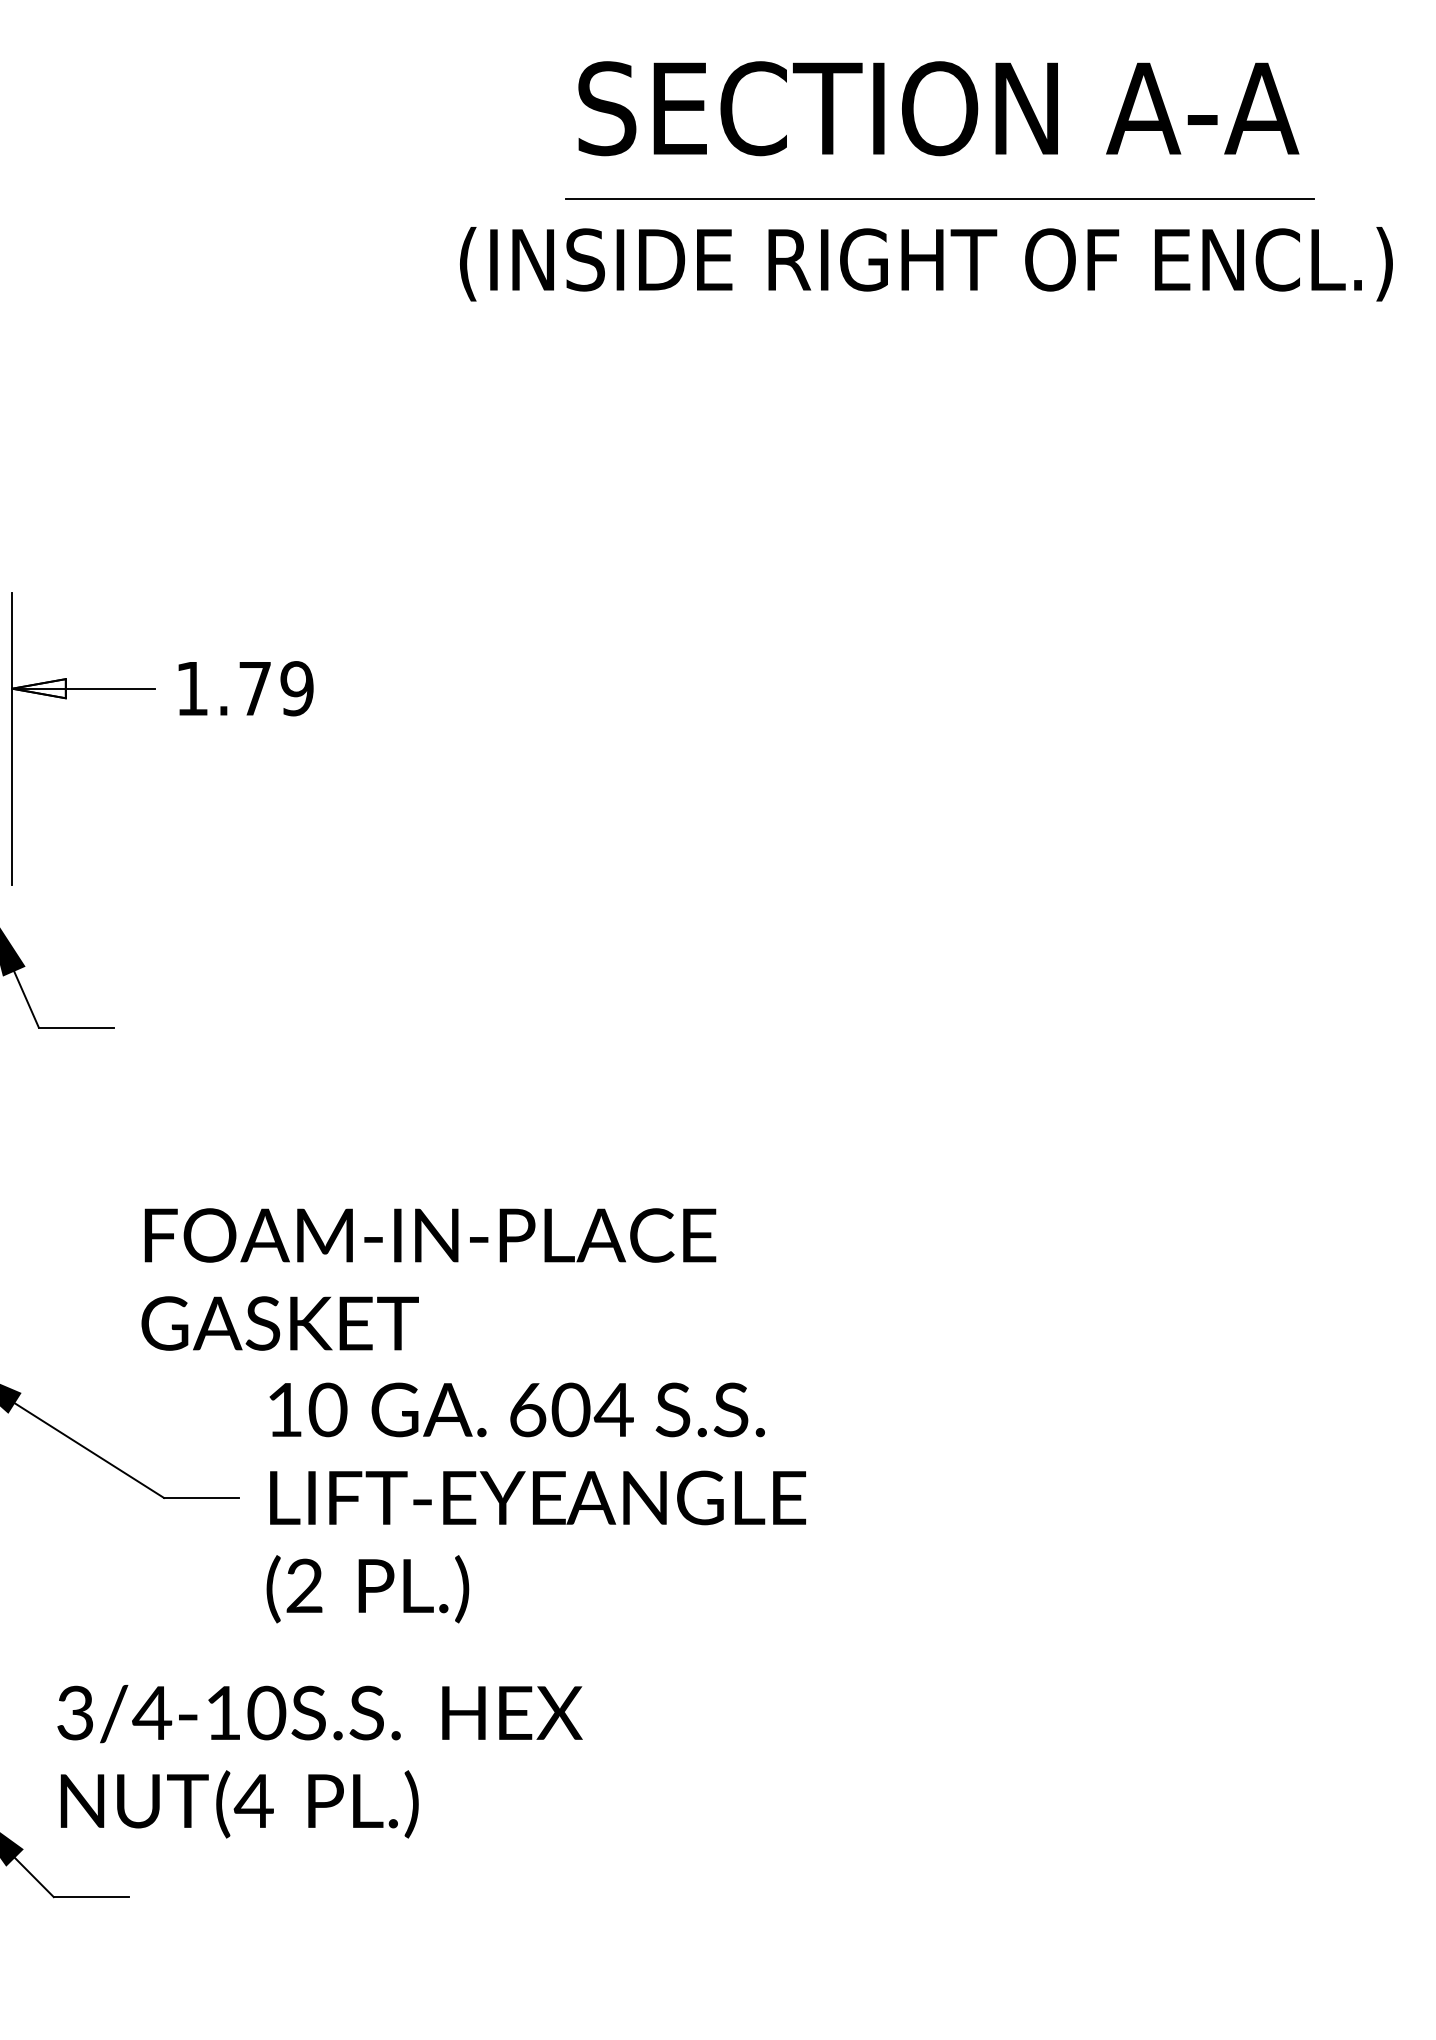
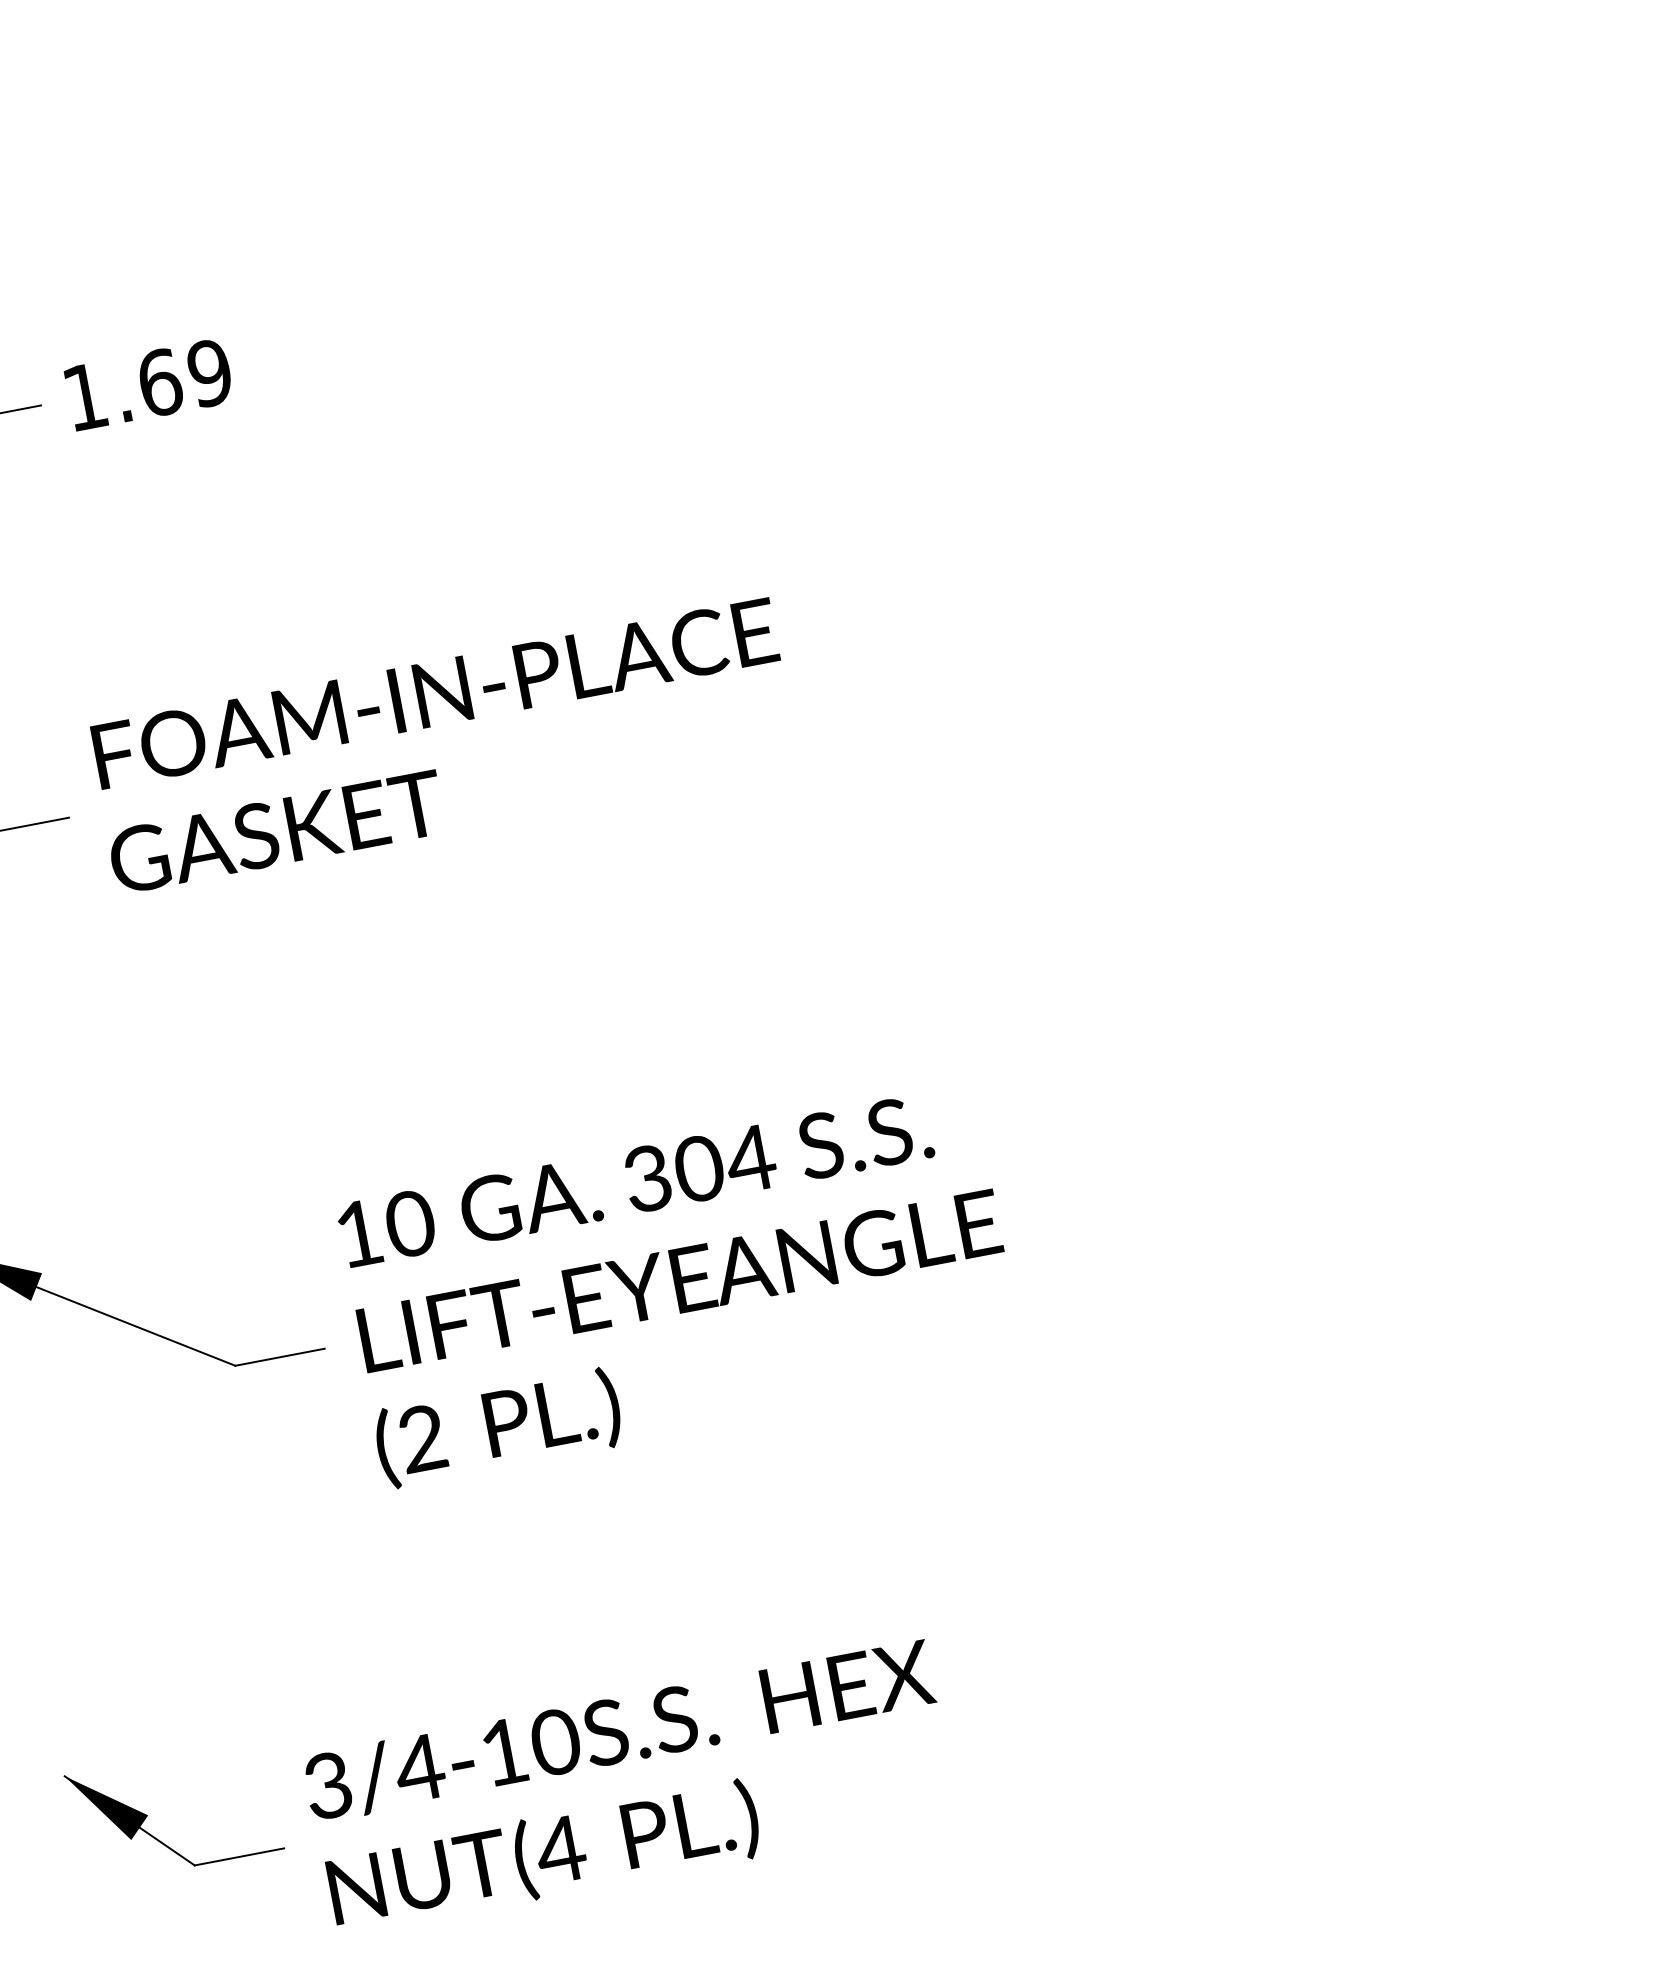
text: (255, 688) -> (160, 382), 1.79 -> 1.69
text: (428, 1279) -> (443, 746), moved
text: (527, 1409) -> (647, 1178), 604 -> 304
text: (319, 1761) -> (629, 1787), moved

